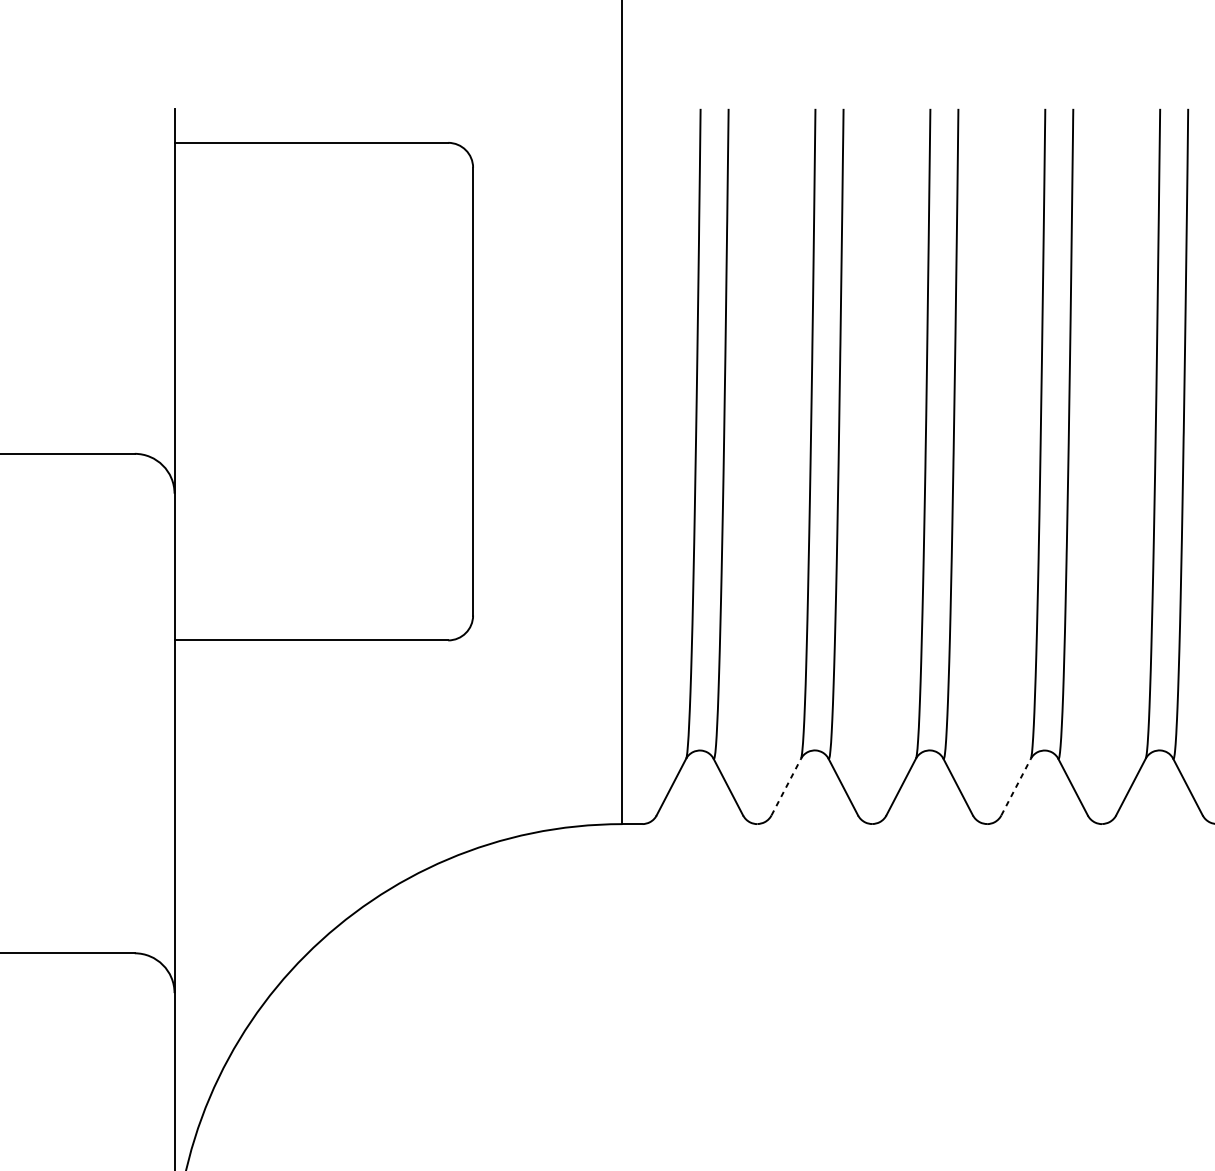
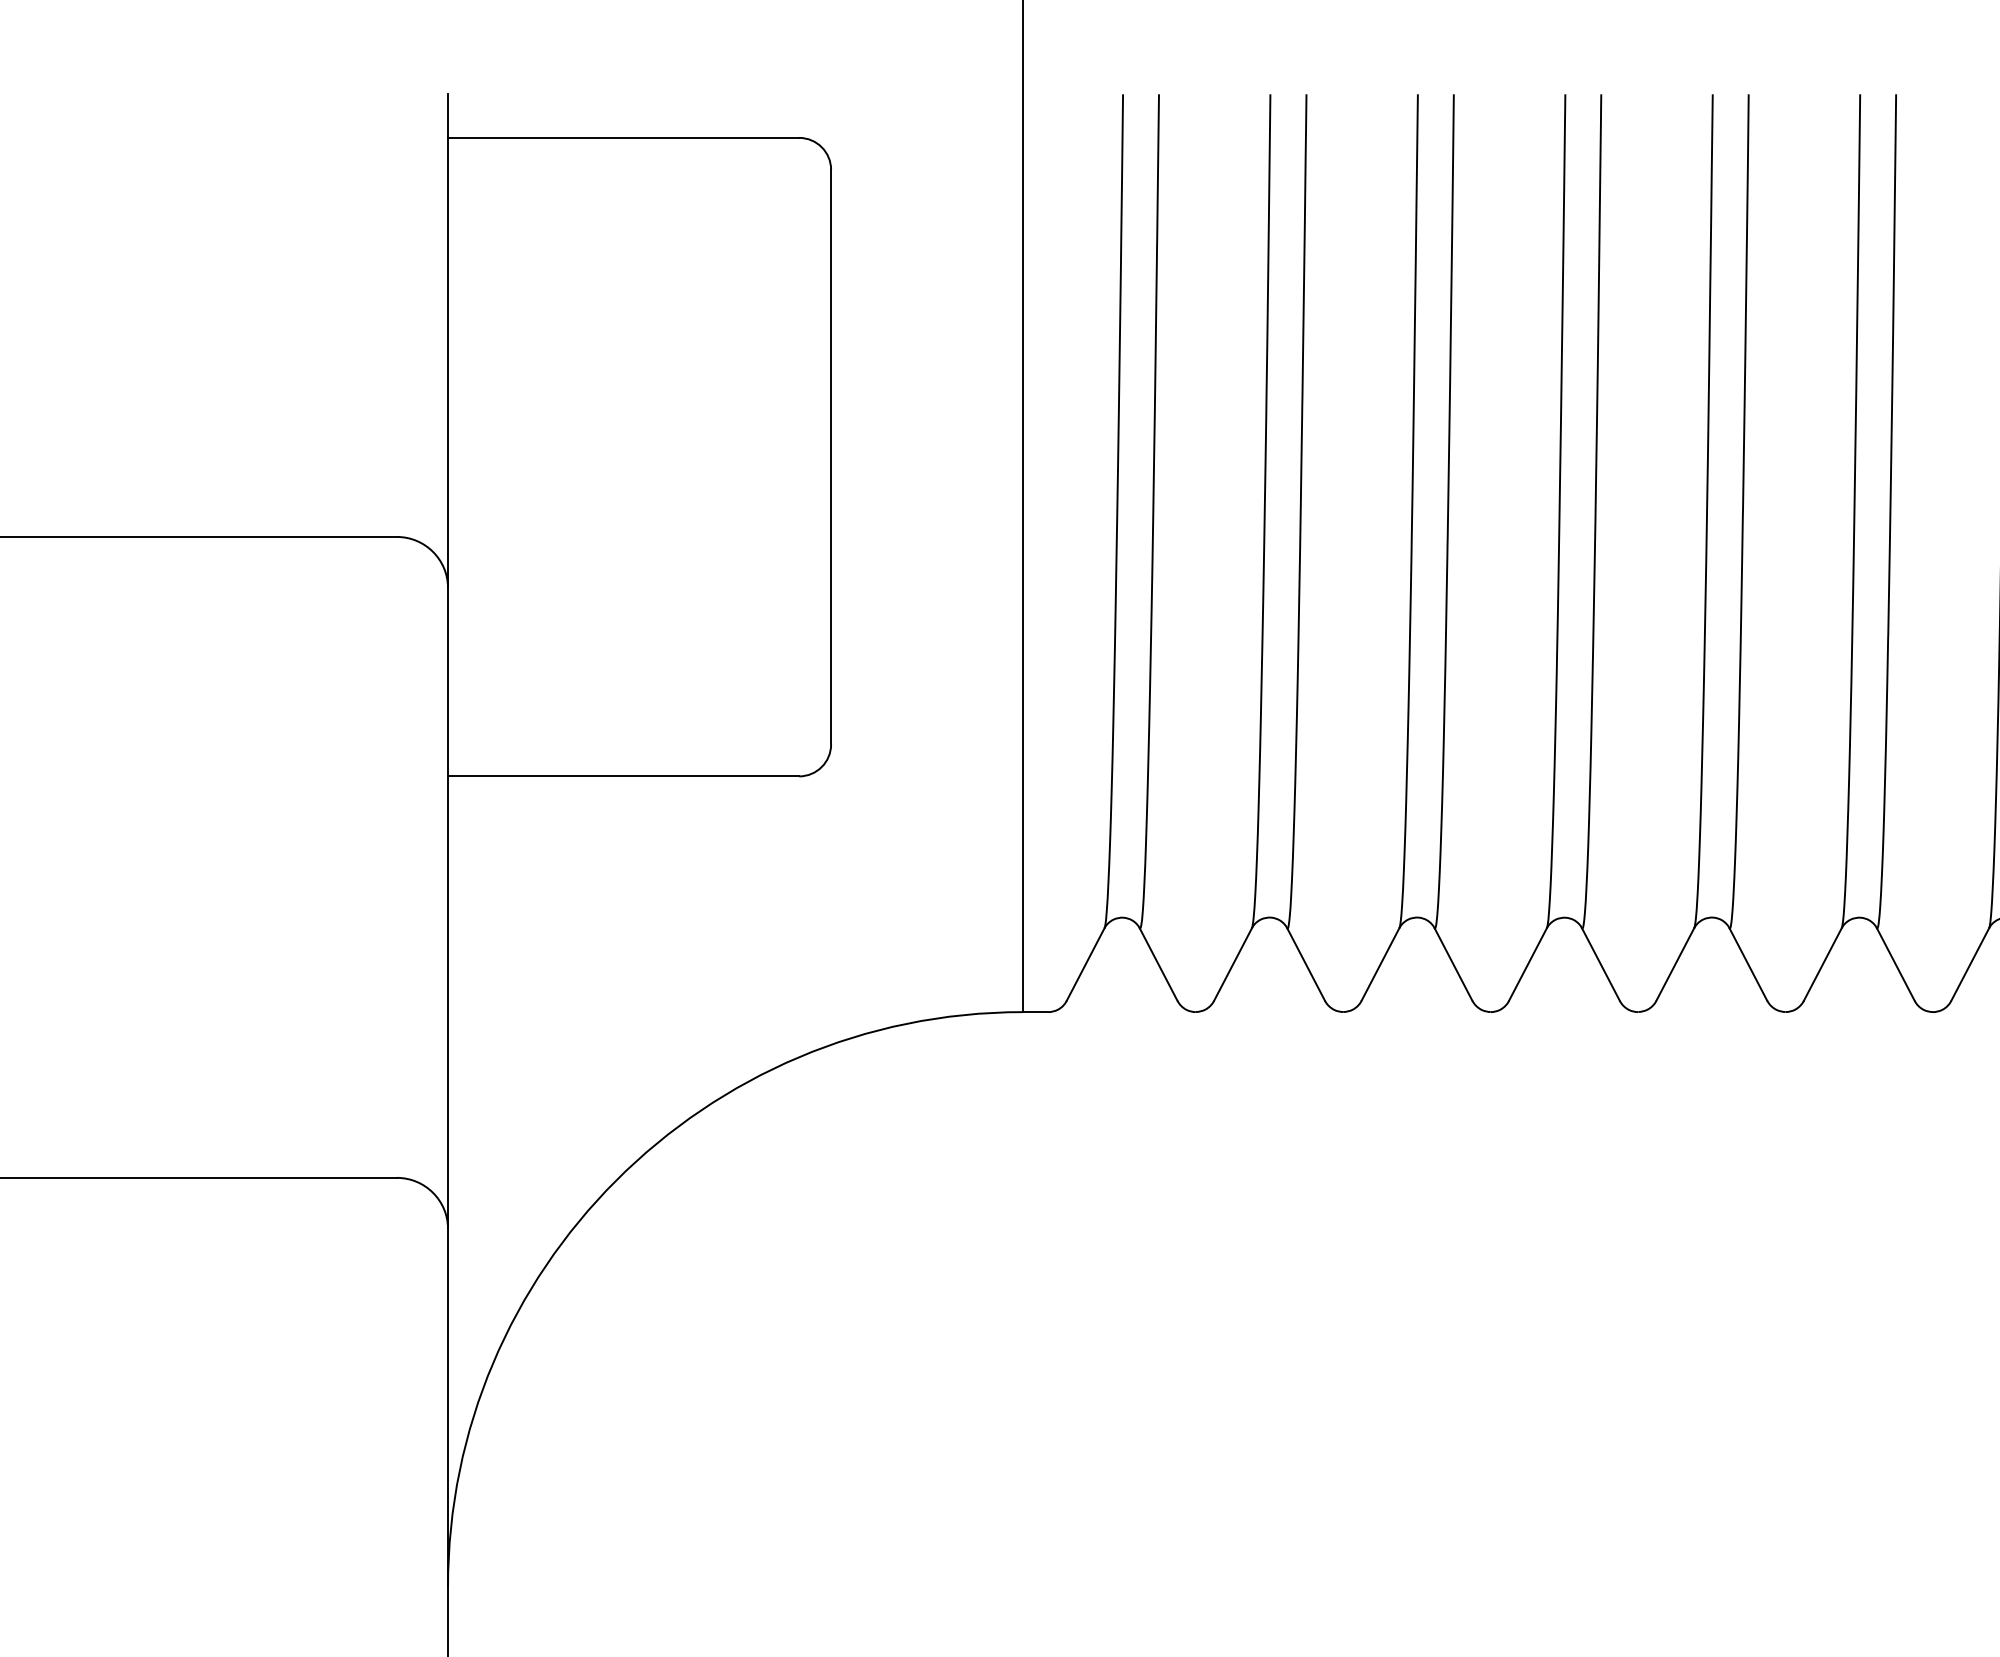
line: (786, 787) -> (1233, 964), dashed -> solid
line: (1015, 787) -> (1527, 964), dashed -> solid

